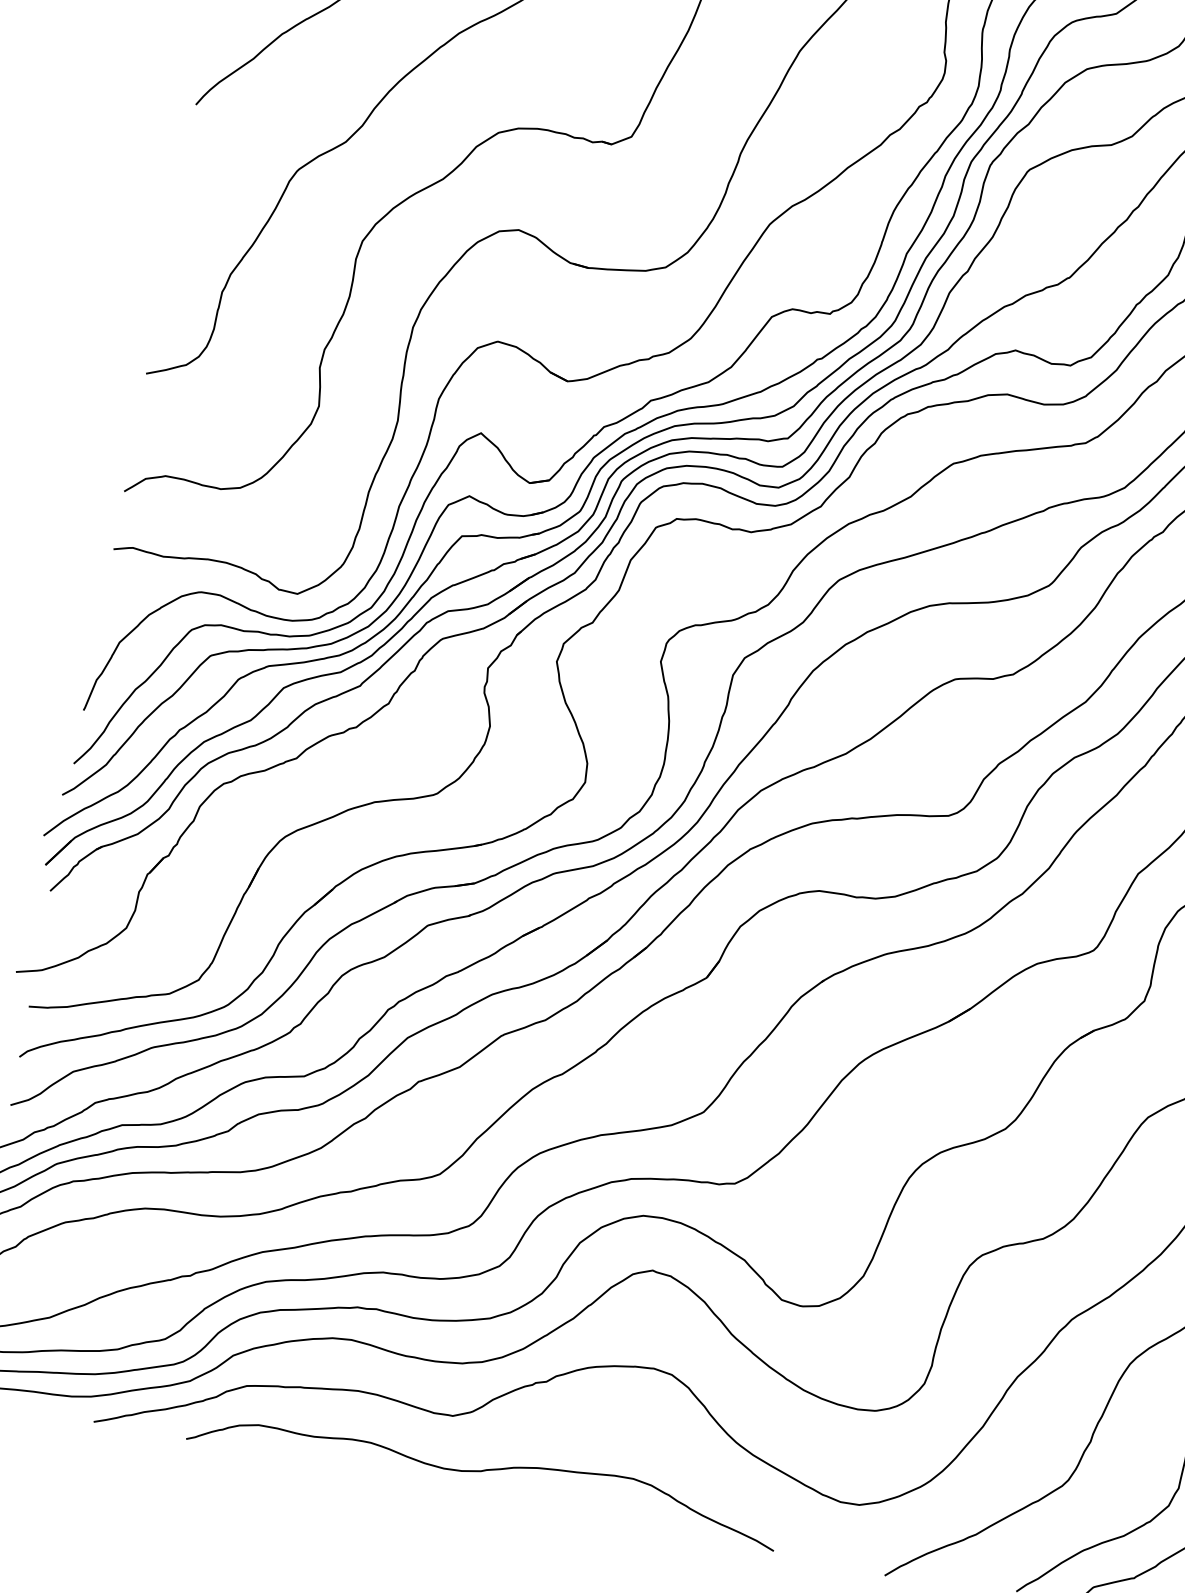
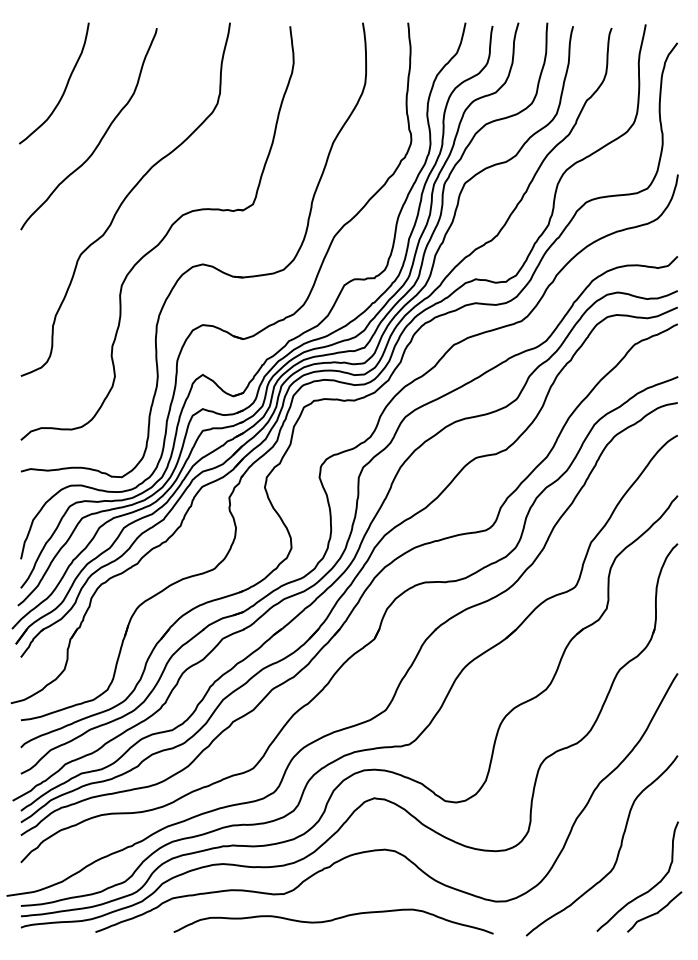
curve: (483, 1471) -> (333, 920), moved

